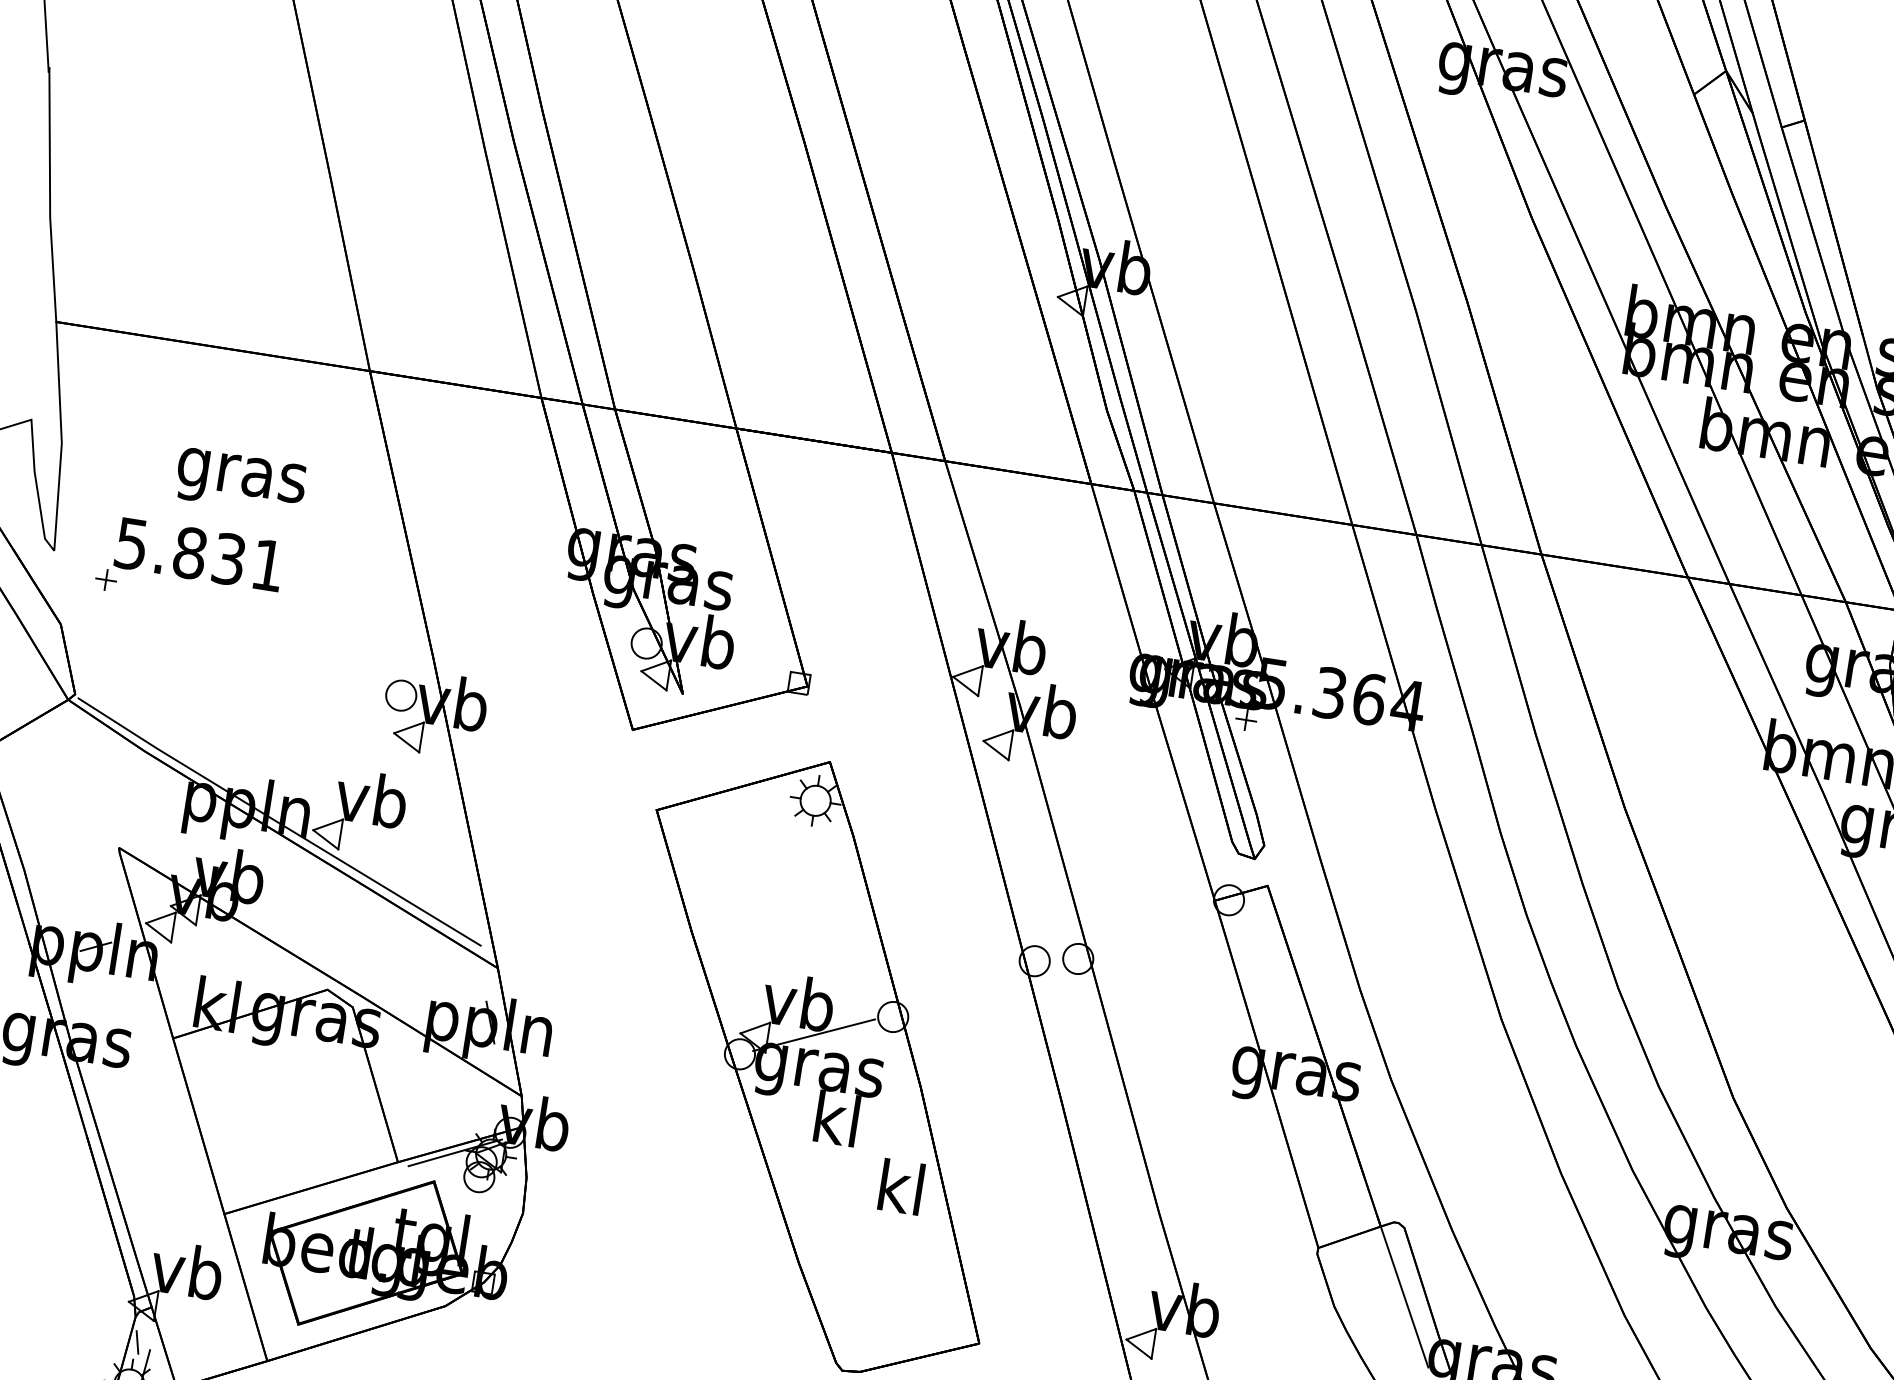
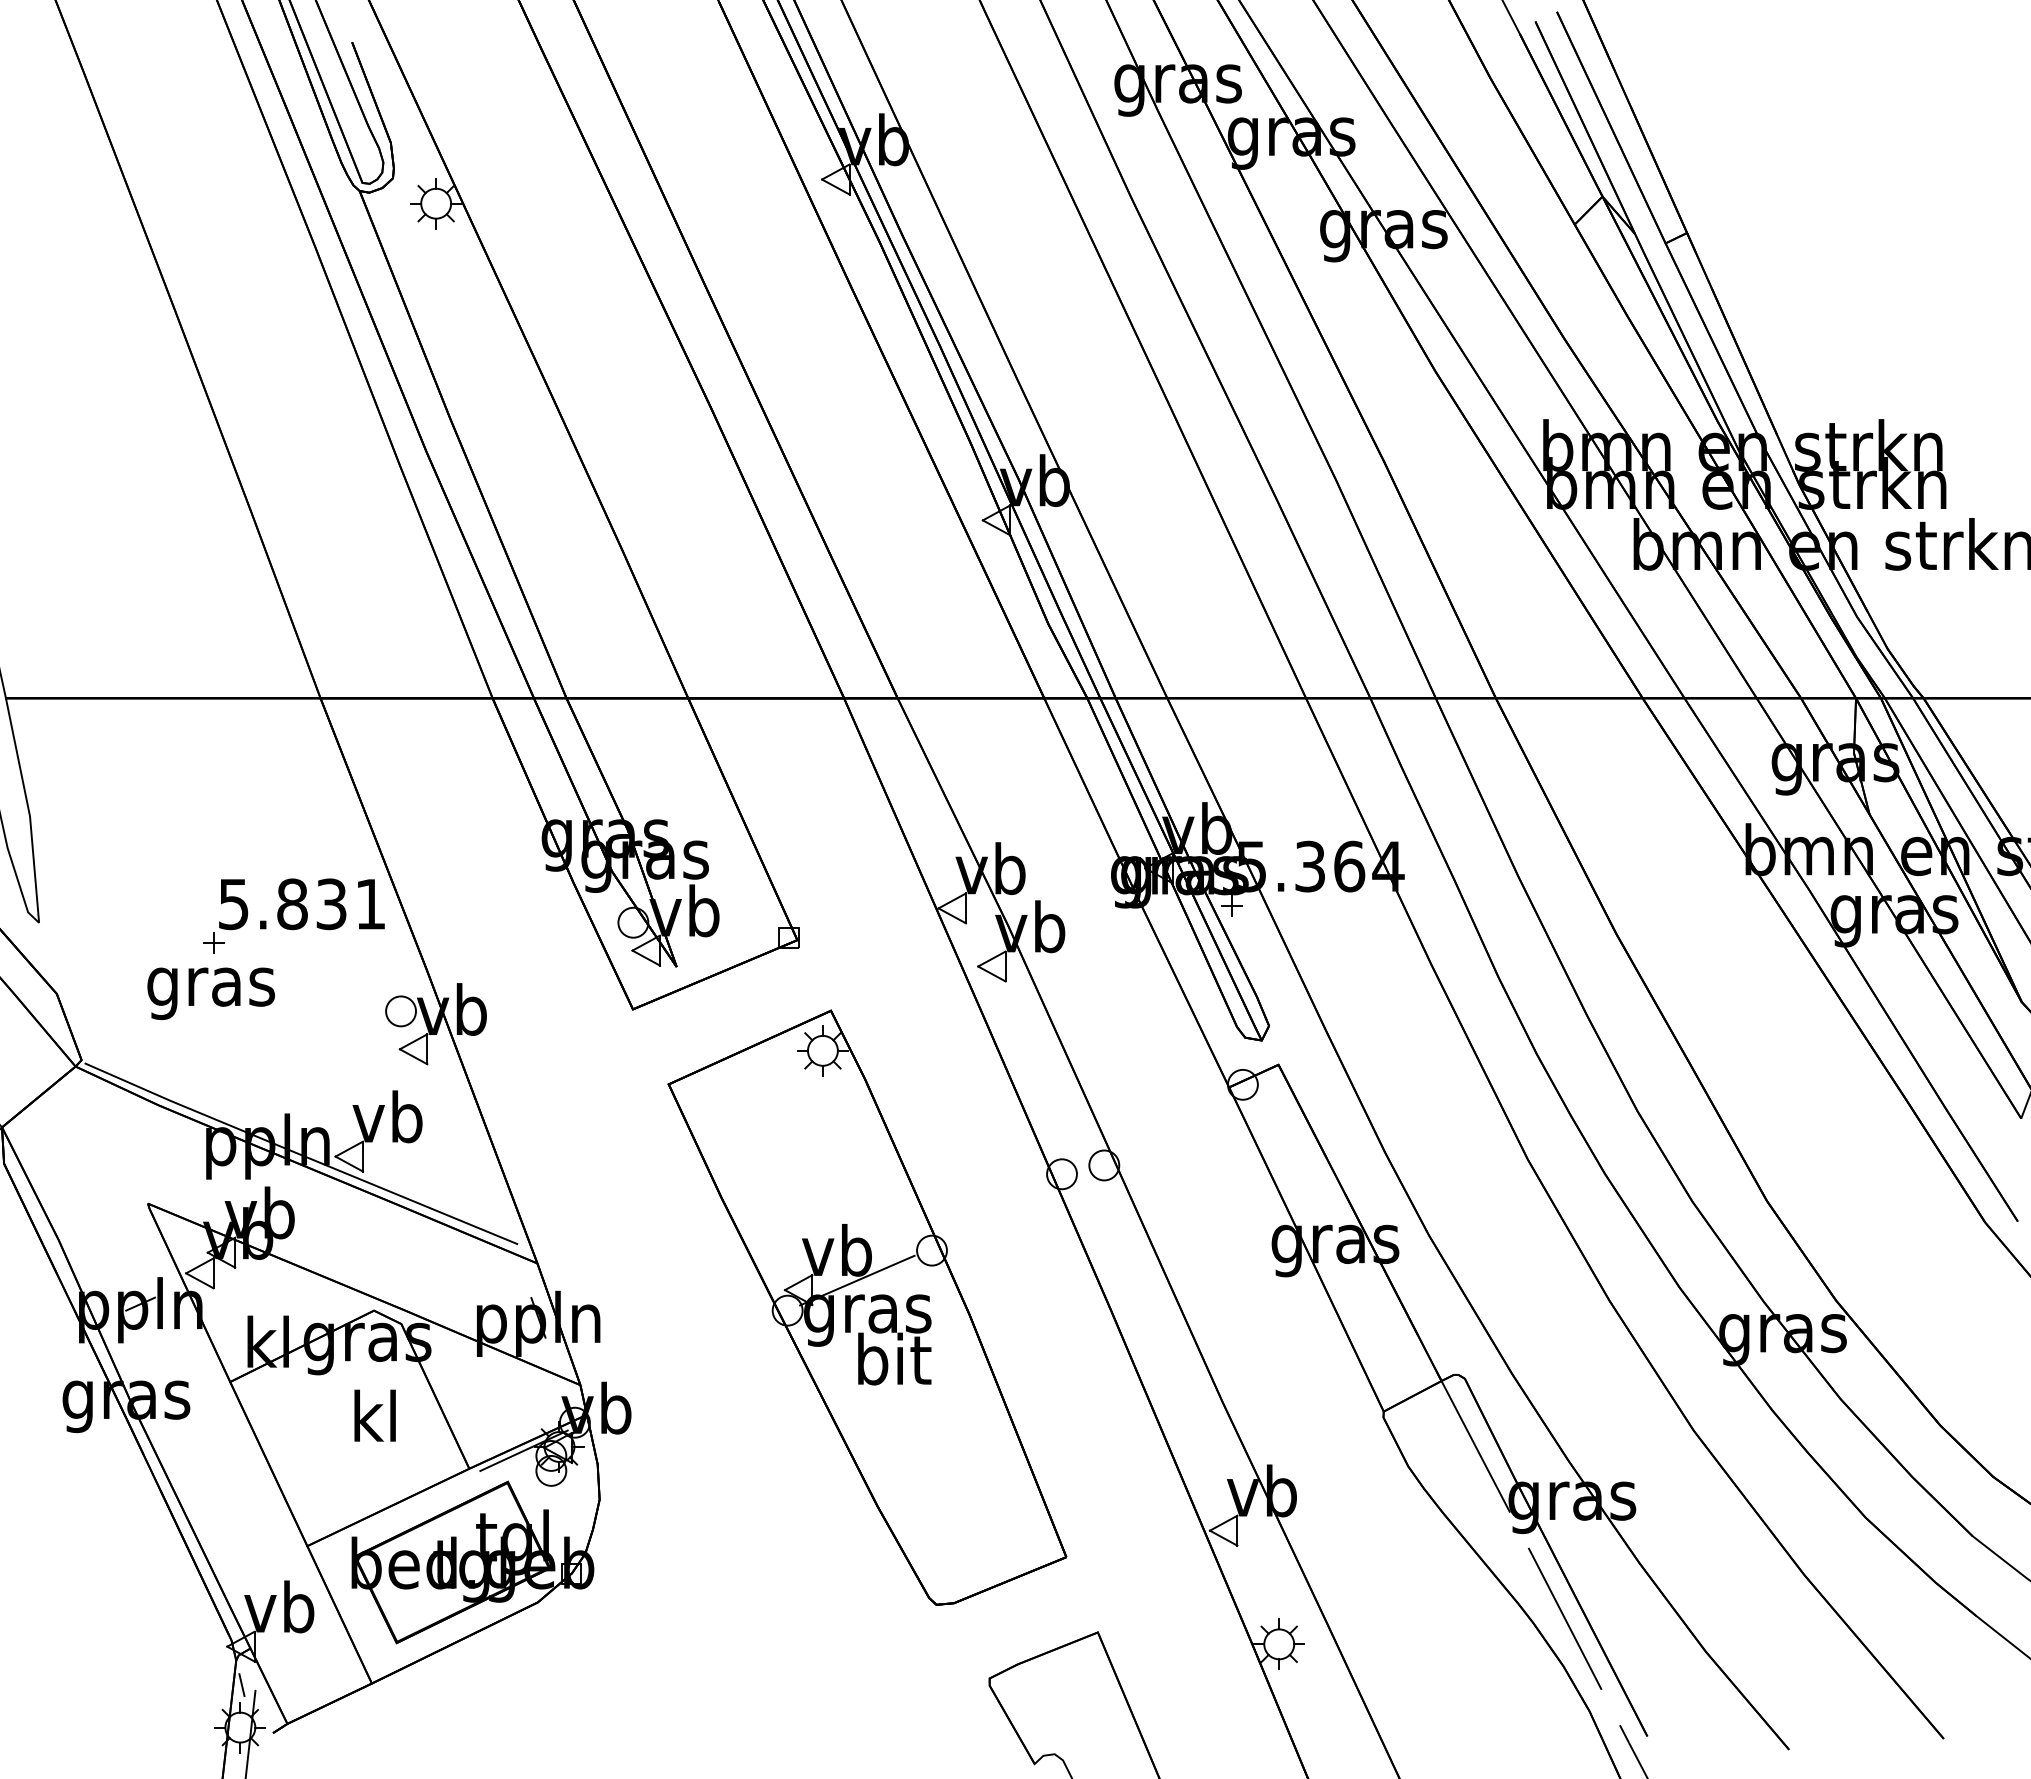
text: (240, 481) -> (210, 993), moved
part: (189, 564) -> (293, 915), moved
text: (838, 1118) -> (894, 1358), kl -> bit
text: (900, 1186) -> (374, 1415), moved

